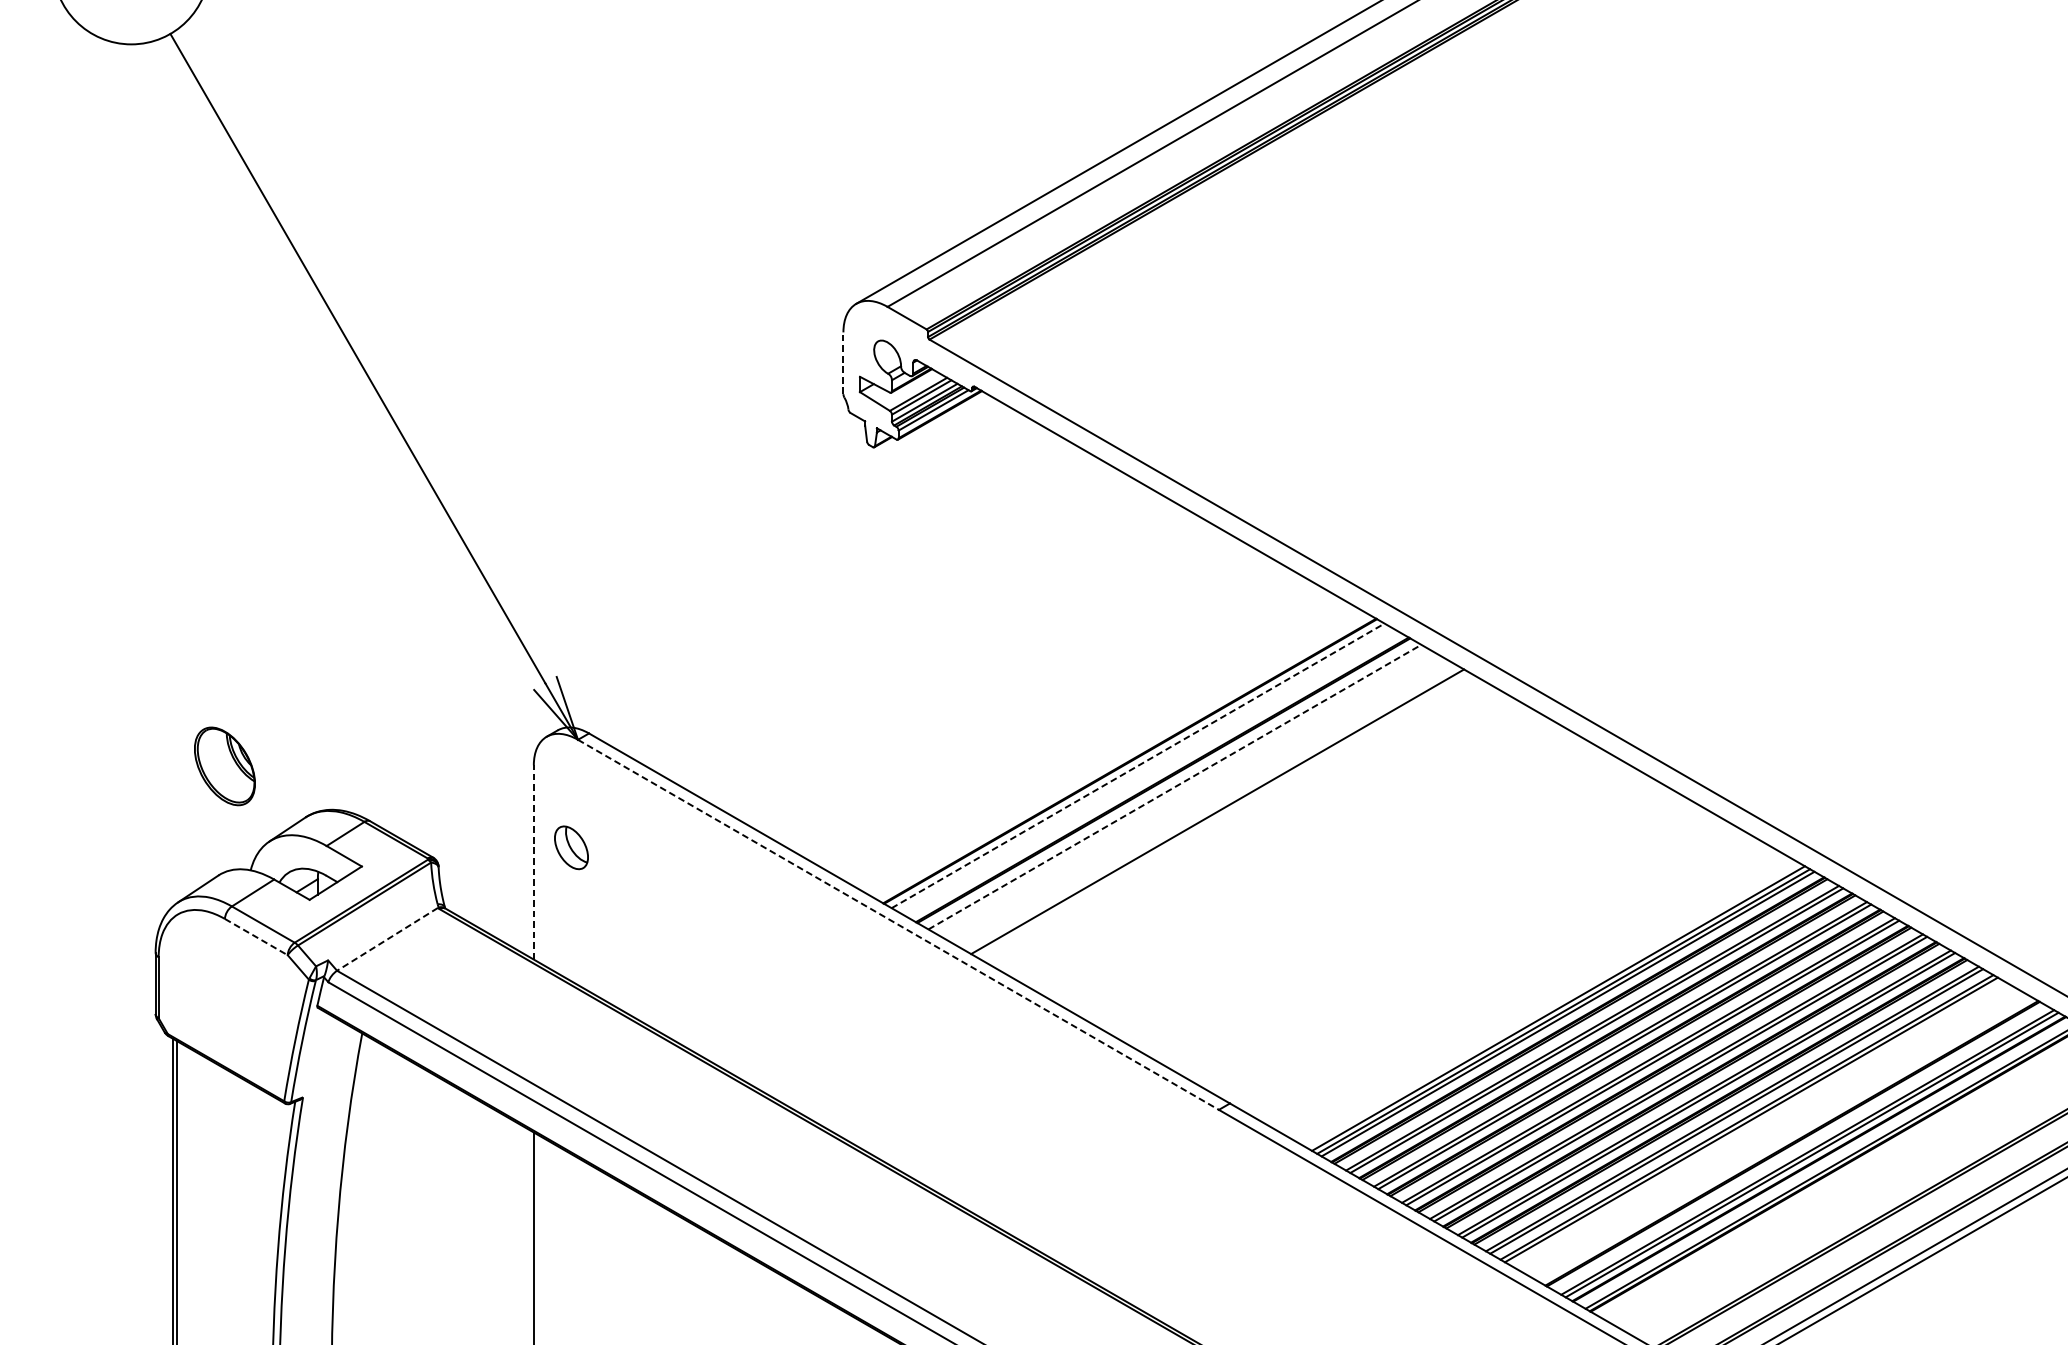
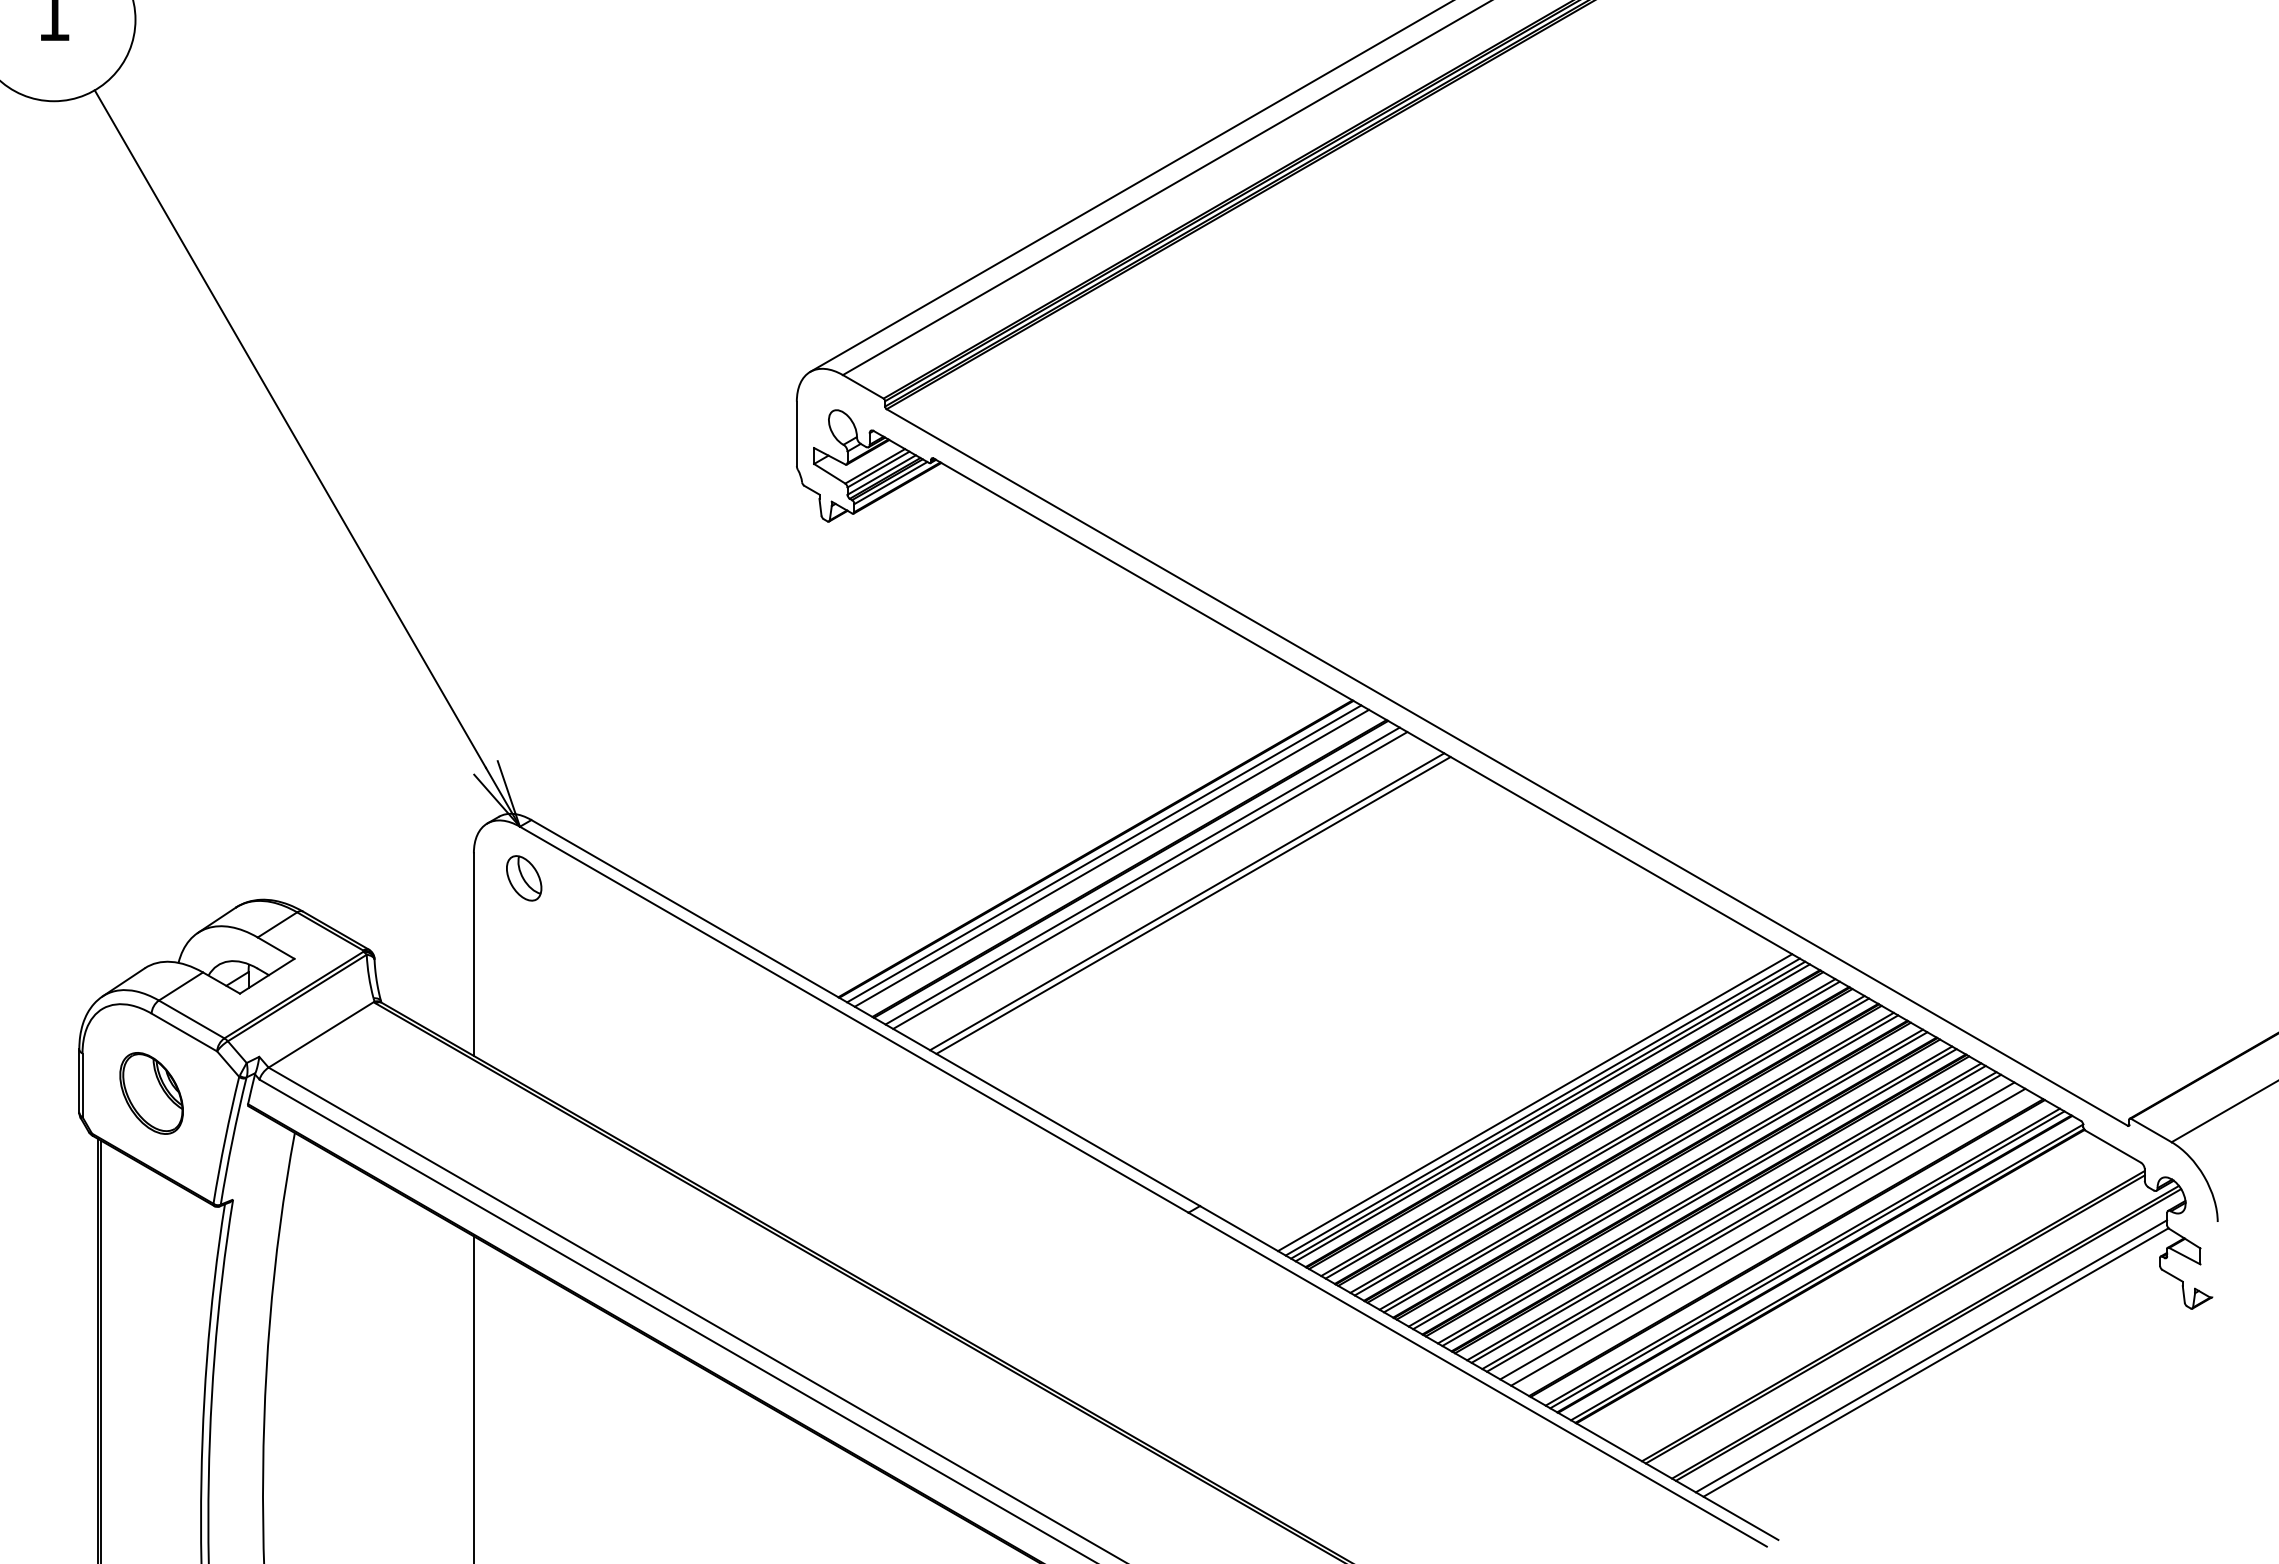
line: (843, 362) -> (796, 433), dashed -> solid
line: (1138, 765) -> (1104, 853), dashed -> solid
part: (224, 766) -> (151, 1093), moved
line: (1145, 769) -> (1111, 857), added
line: (1174, 787) -> (1142, 876), dashed -> solid
line: (1182, 791) -> (1150, 880), added
line: (1223, 815) -> (1193, 905), added
part: (571, 847) -> (524, 878), moved
line: (533, 862) -> (473, 954), dashed -> solid
line: (898, 924) -> (854, 1019), dashed -> solid
line: (256, 937) -> (184, 1032), dashed -> solid
line: (387, 939) -> (321, 1034), dashed -> solid
line: (1551, 1004) -> (1535, 1102), added
line: (1764, 1126) -> (1757, 1230), added
line: (1774, 1132) -> (1768, 1236), added

